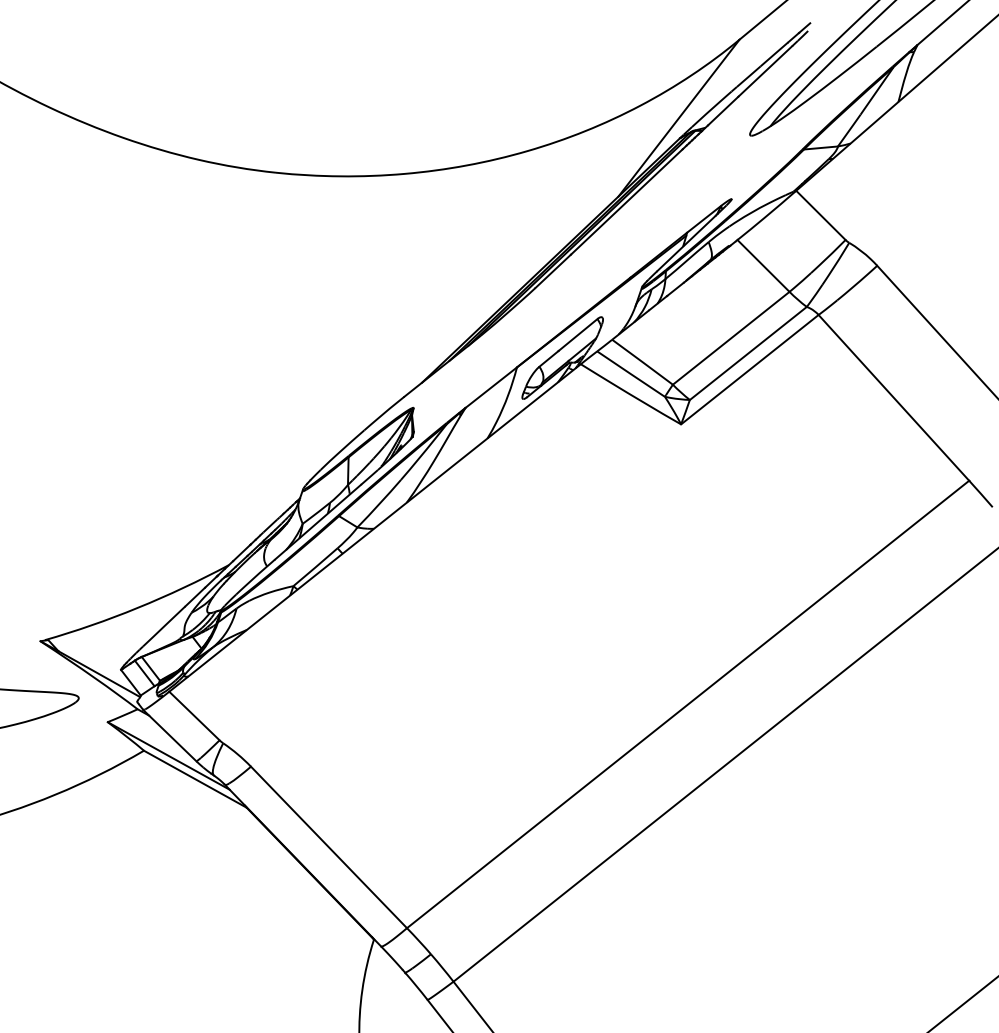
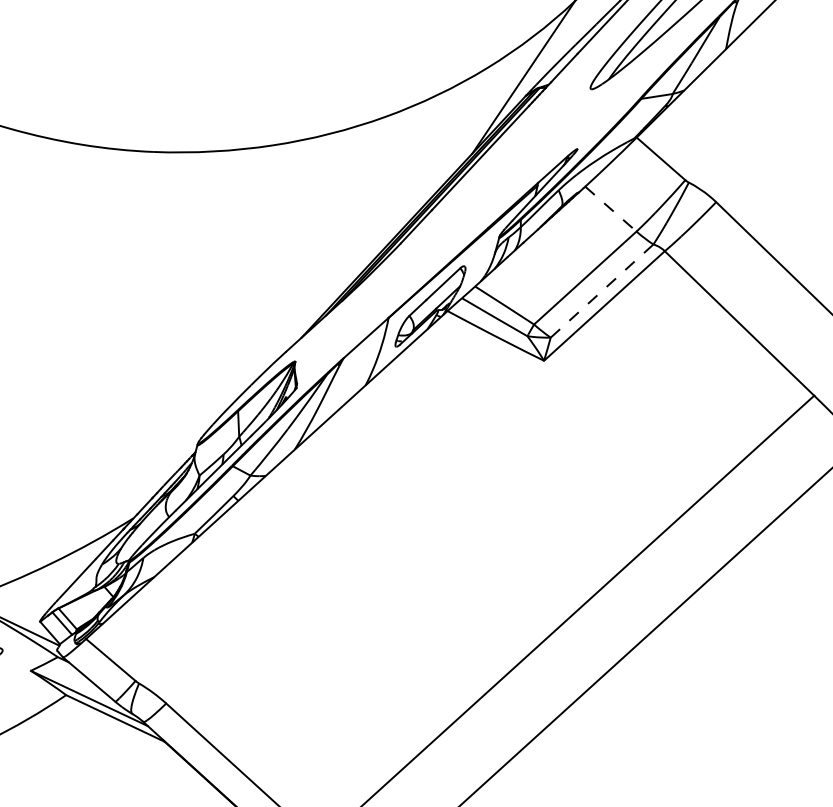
line: (763, 265) -> (610, 208), solid -> dashed
line: (748, 353) -> (602, 291), solid -> dashed

